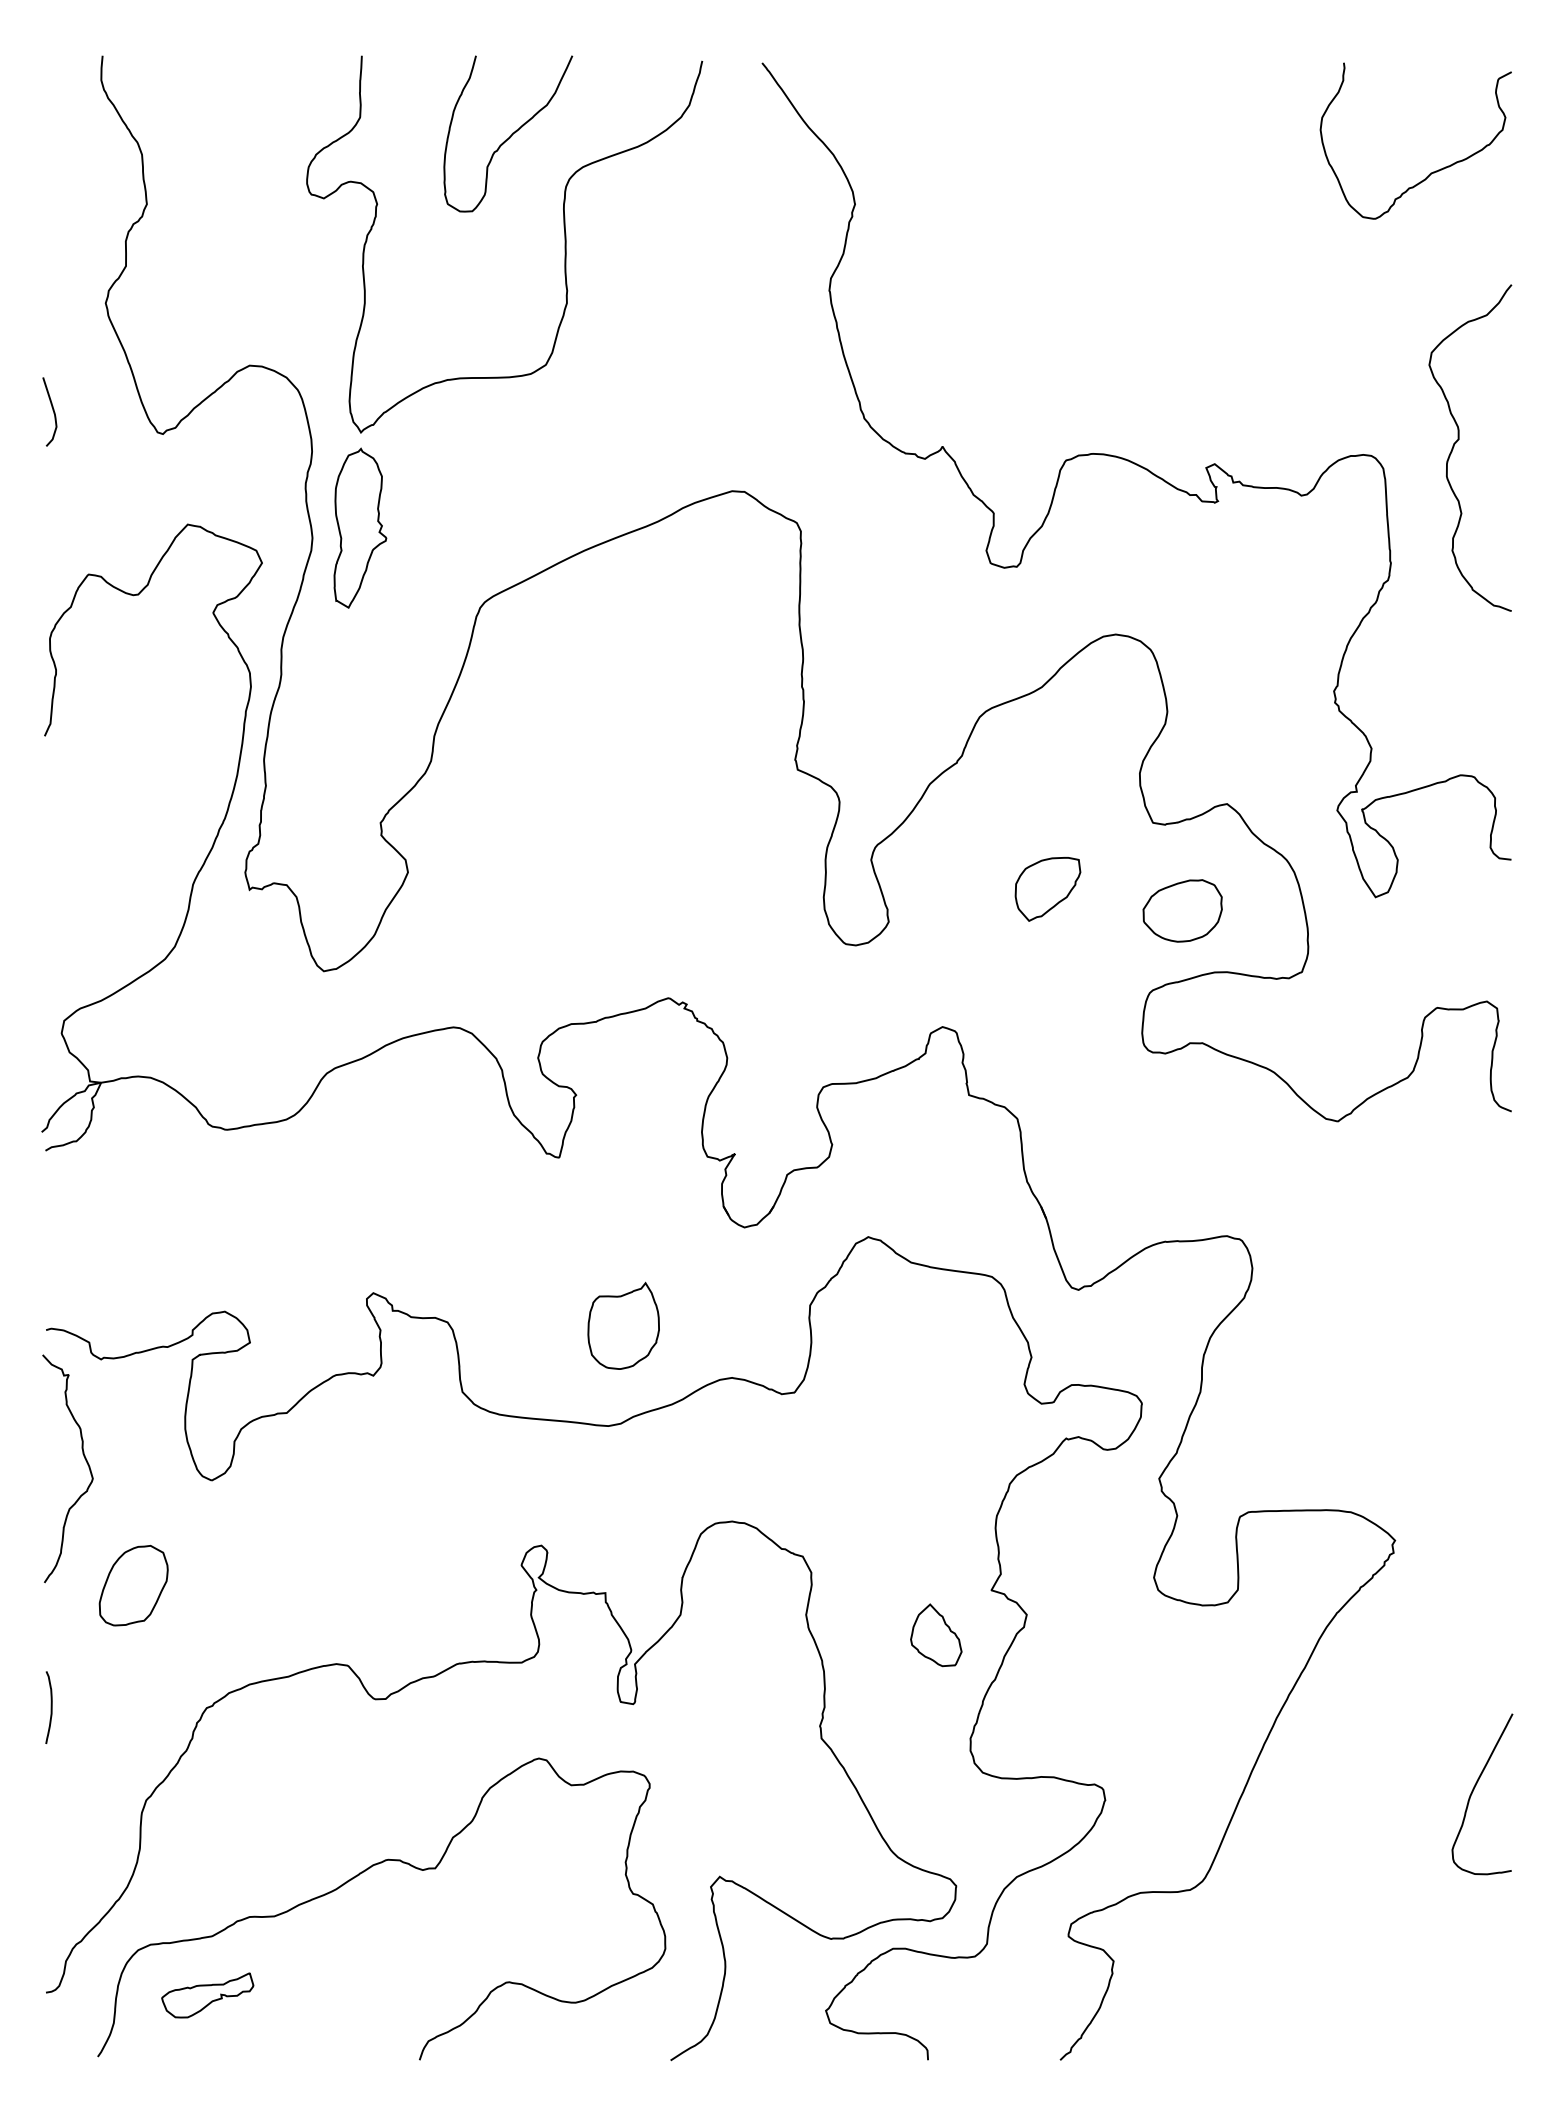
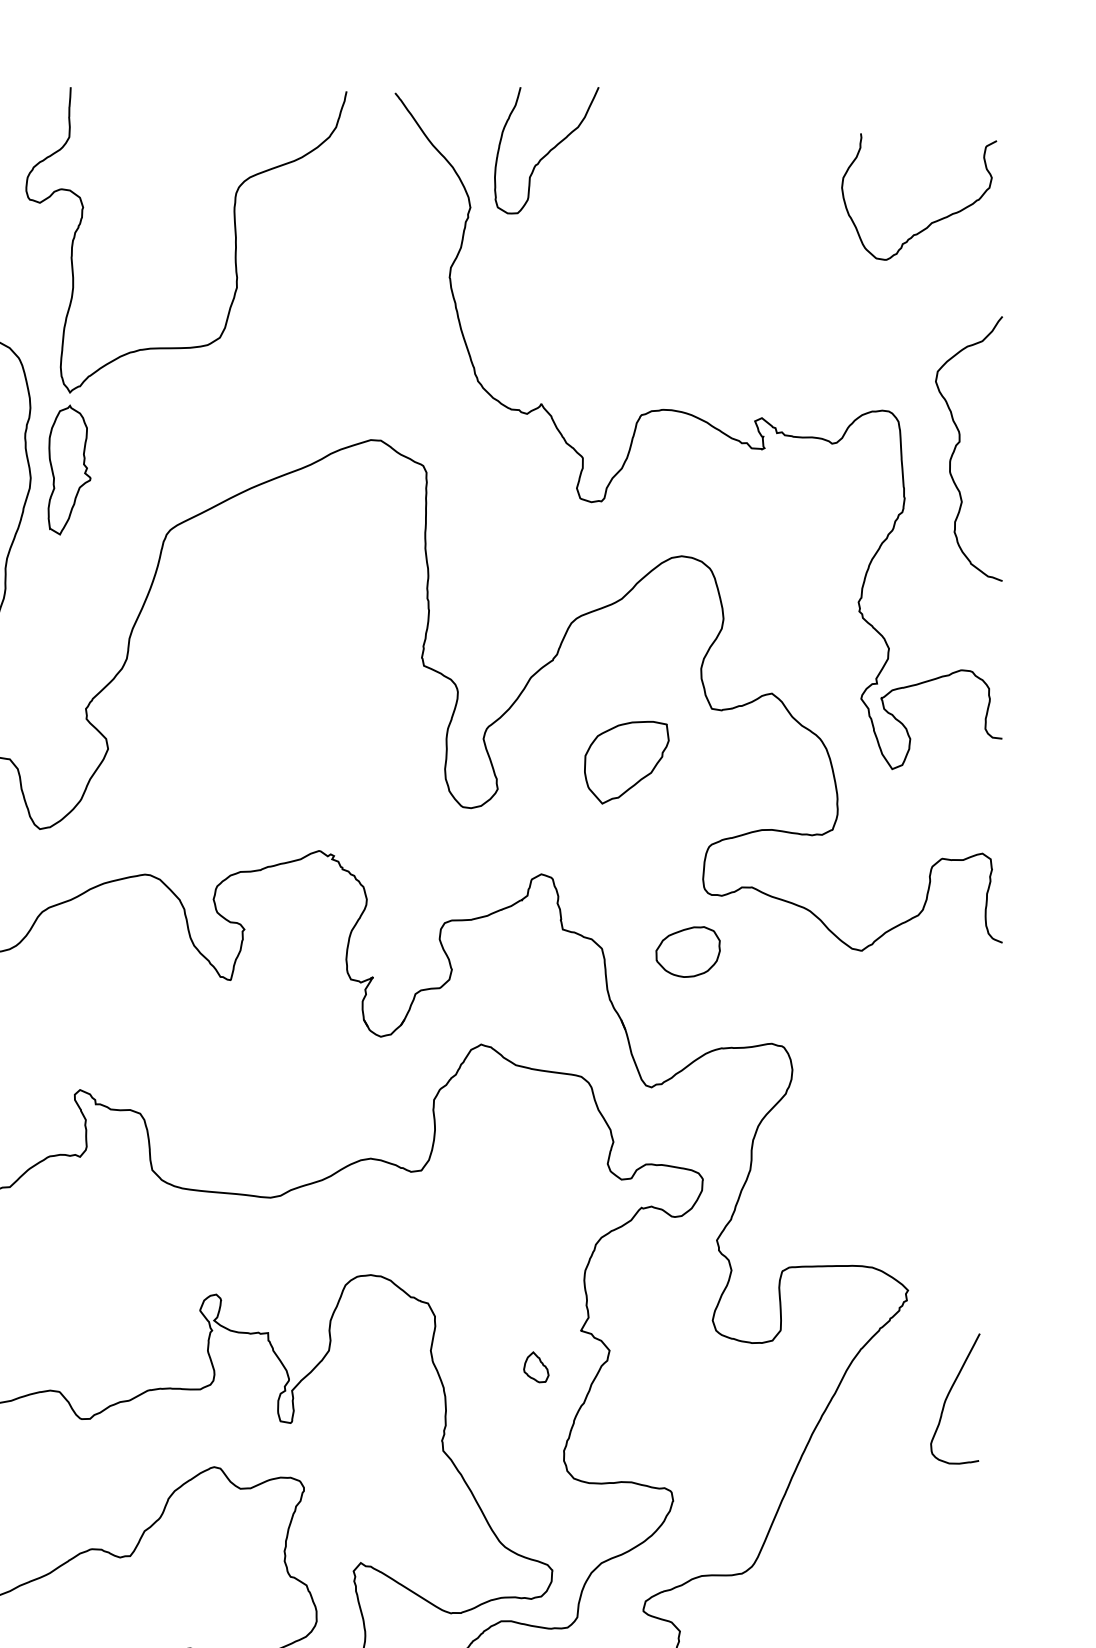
curve: (510, 135) -> (548, 151), moved
curve: (1430, 172) -> (931, 222), moved
curve: (1459, 439) -> (960, 441), moved
part: (1047, 889) -> (626, 762), size x1.6
part: (1182, 910) -> (687, 951), moved
part: (623, 1325) -> (282, 1116), removed
part: (936, 1635) -> (536, 1367), size x0.6
curve: (1474, 1789) -> (948, 1394), moved

